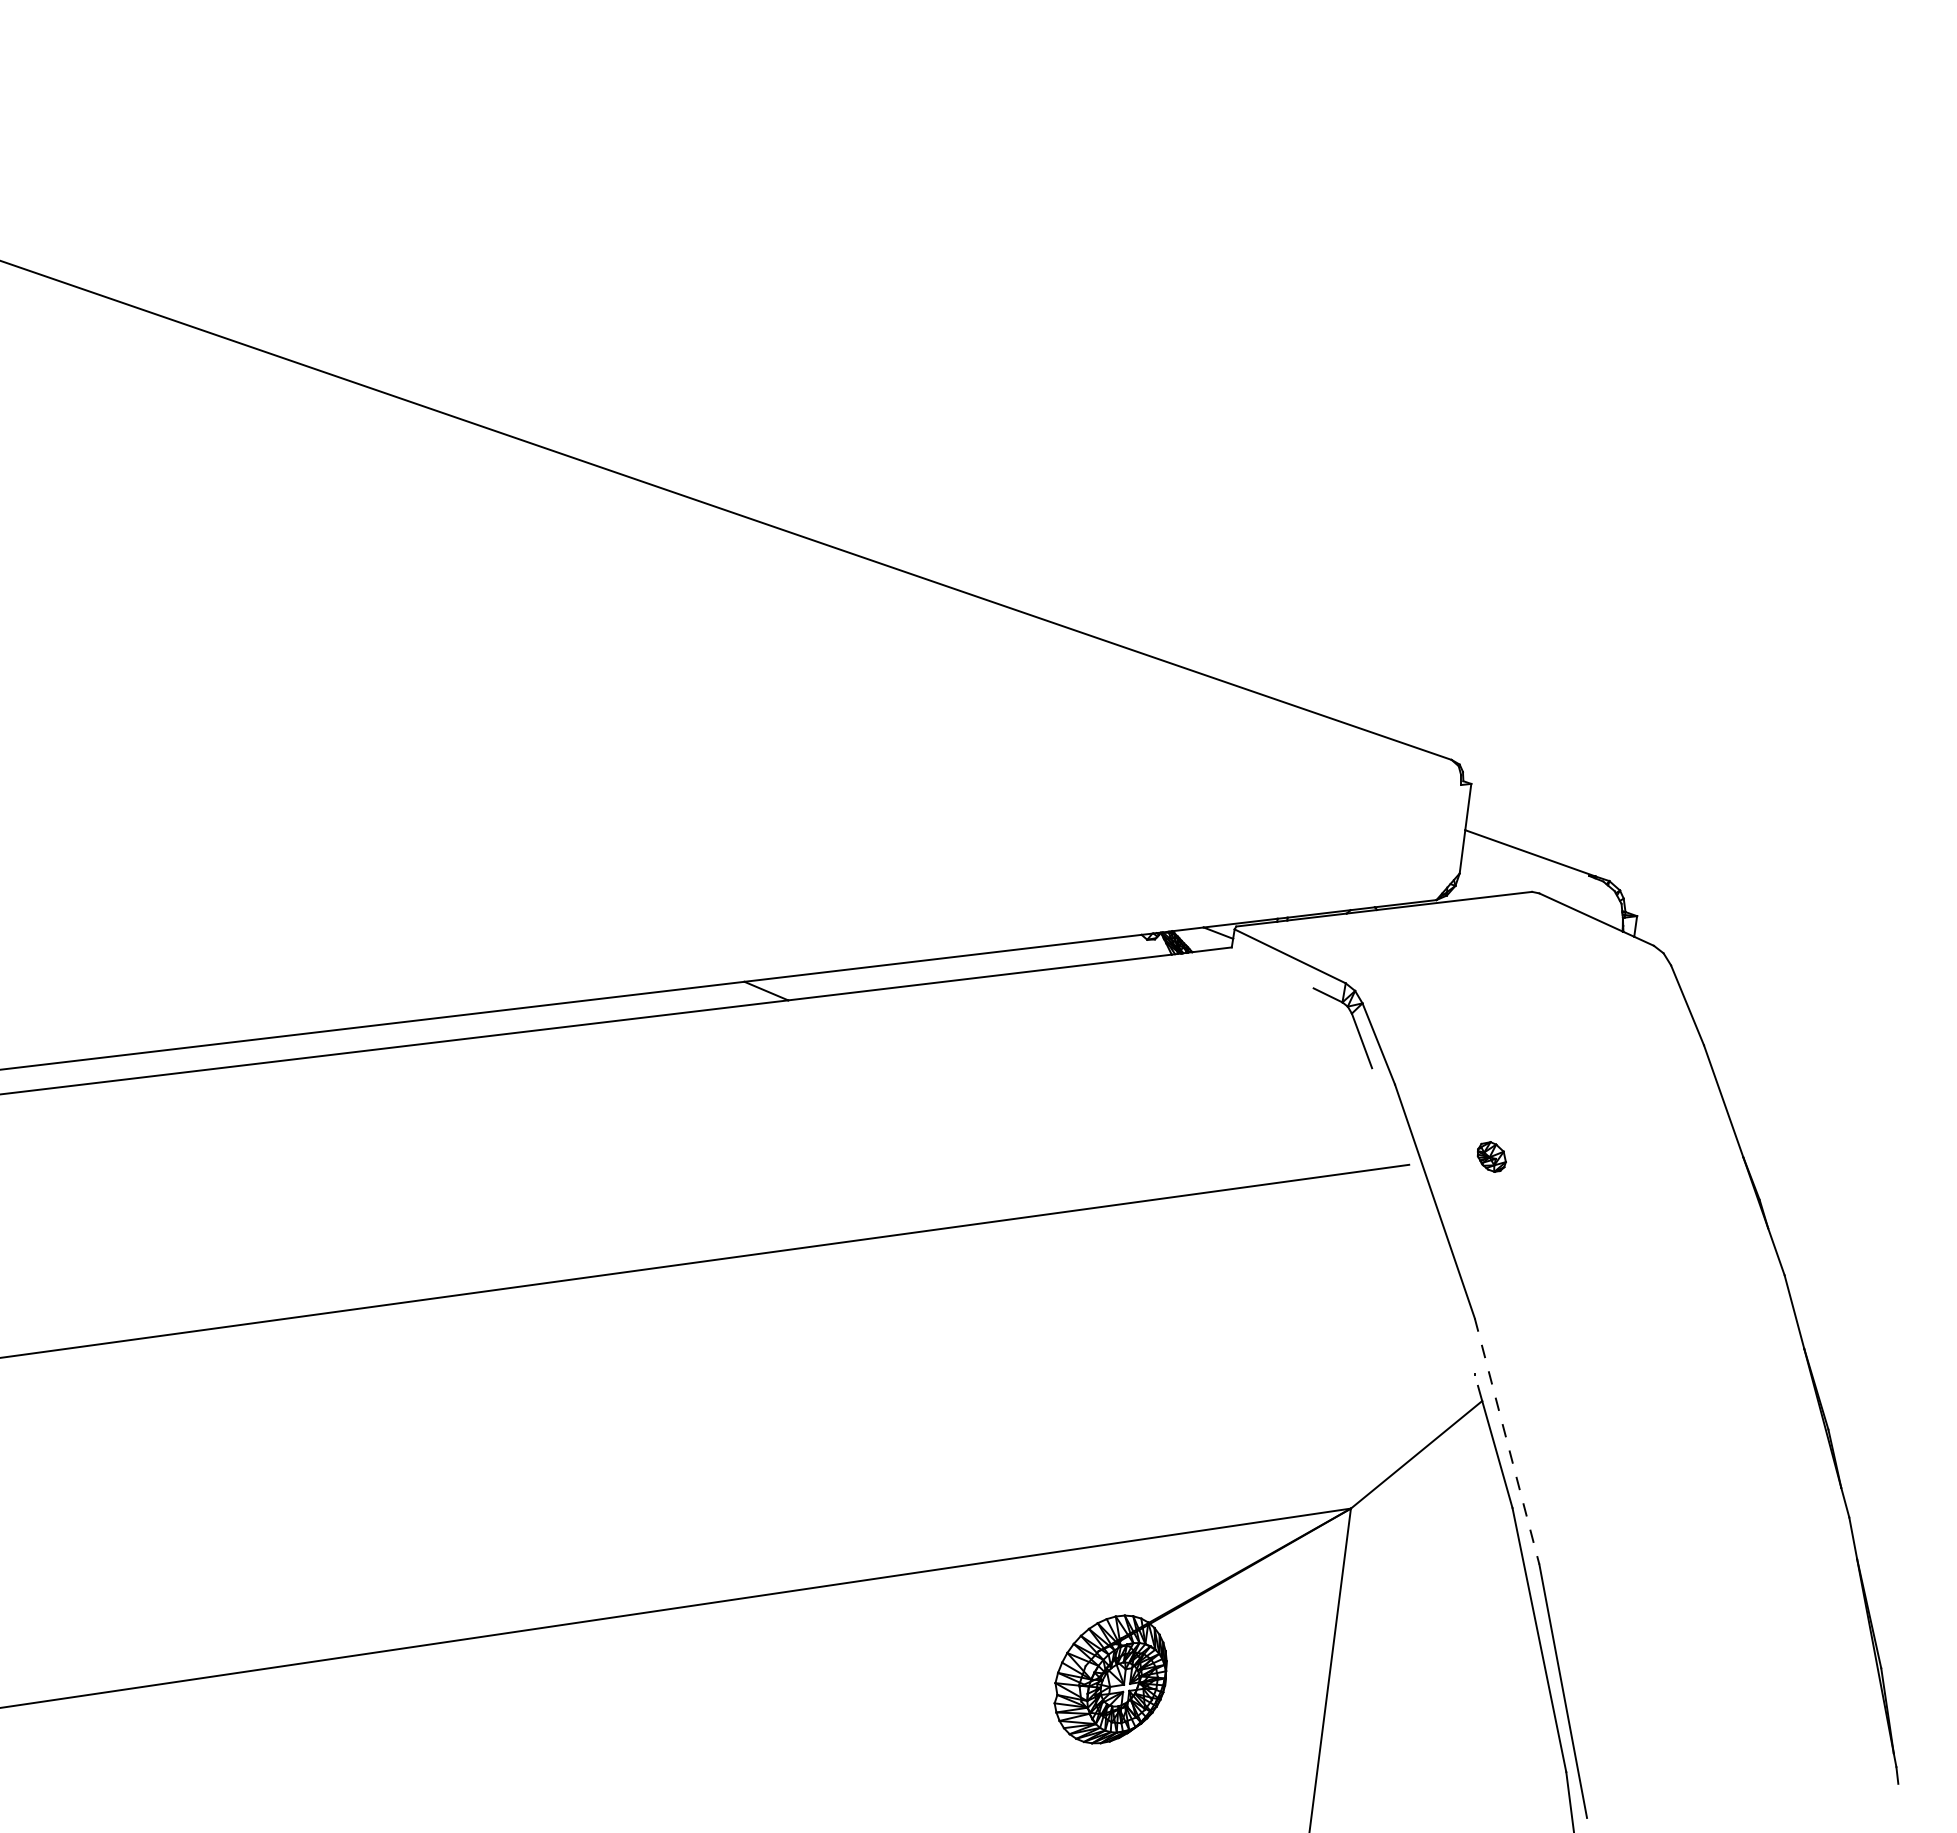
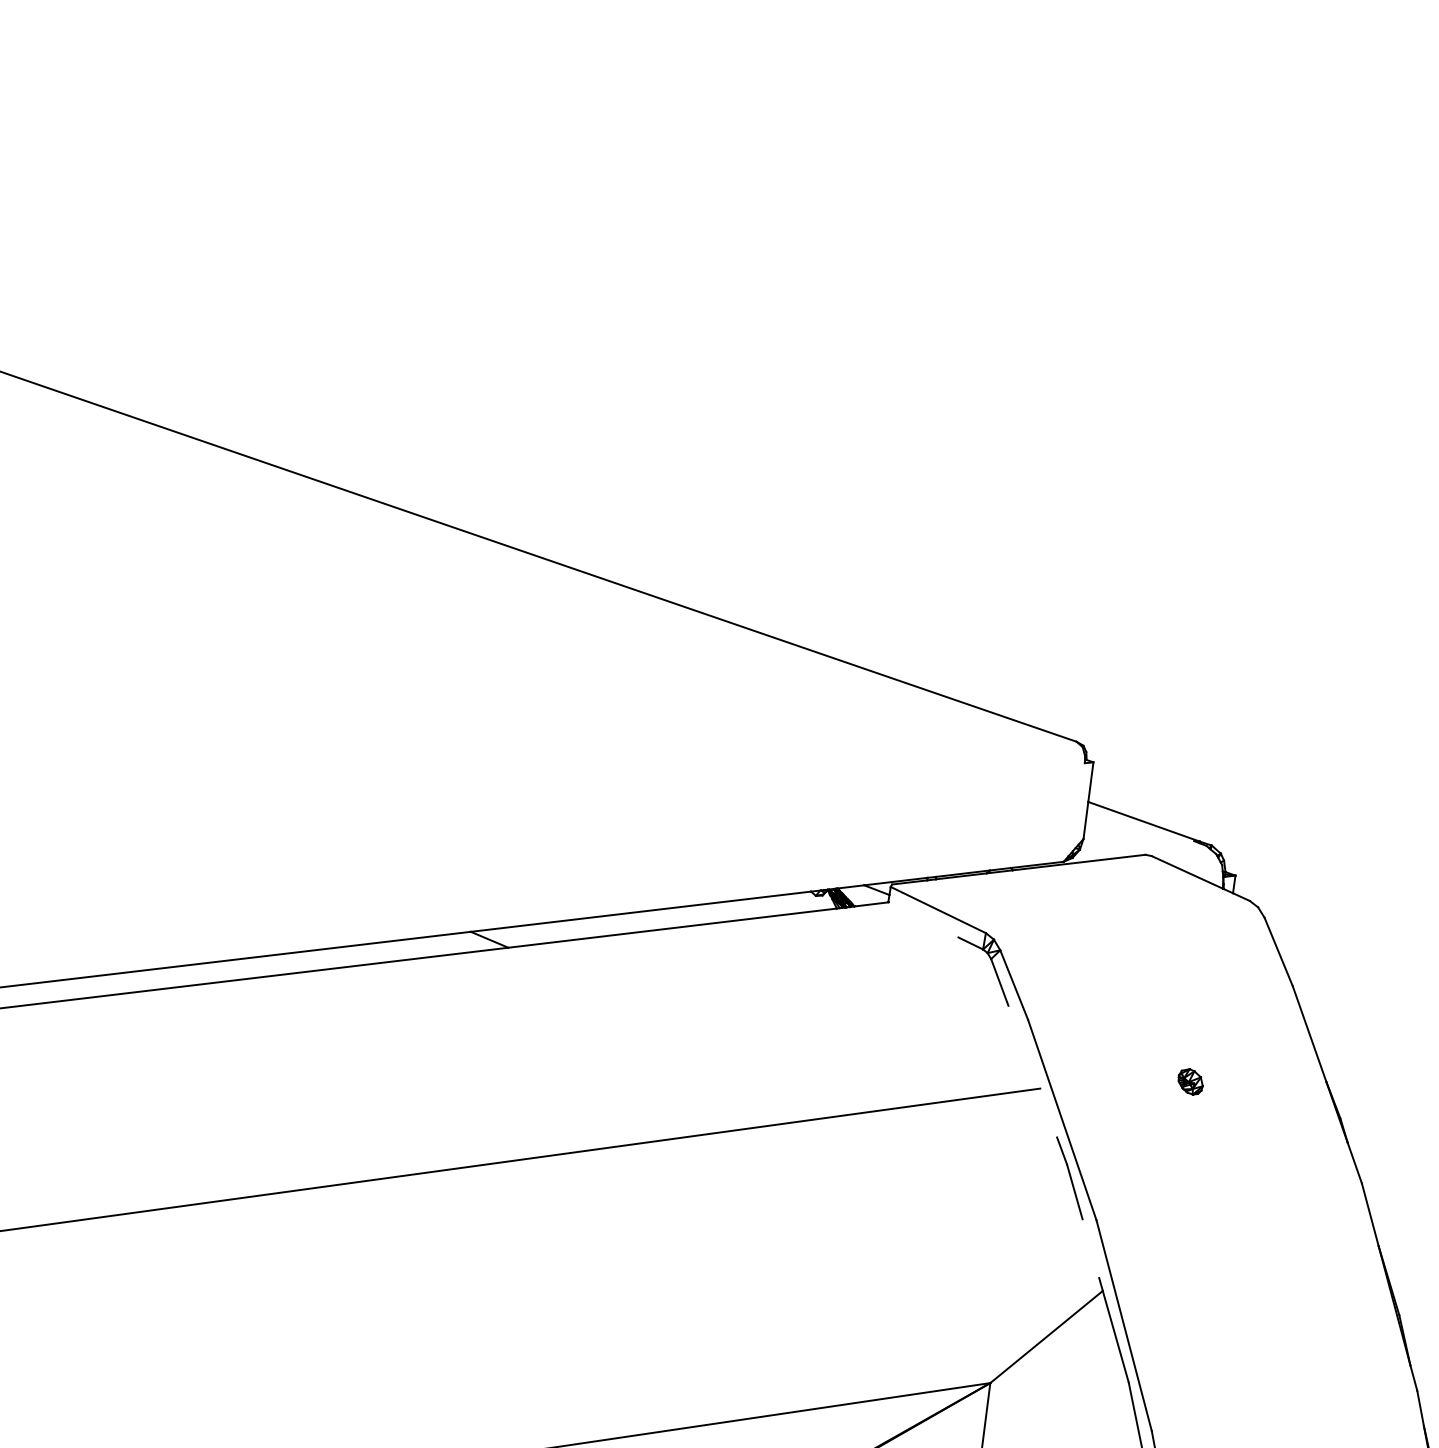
part: (1491, 1156) -> (1190, 1081), moved
part: (1443, 1269) -> (1069, 1178), added
line: (1507, 1442) -> (1124, 1326), dashed -> solid

